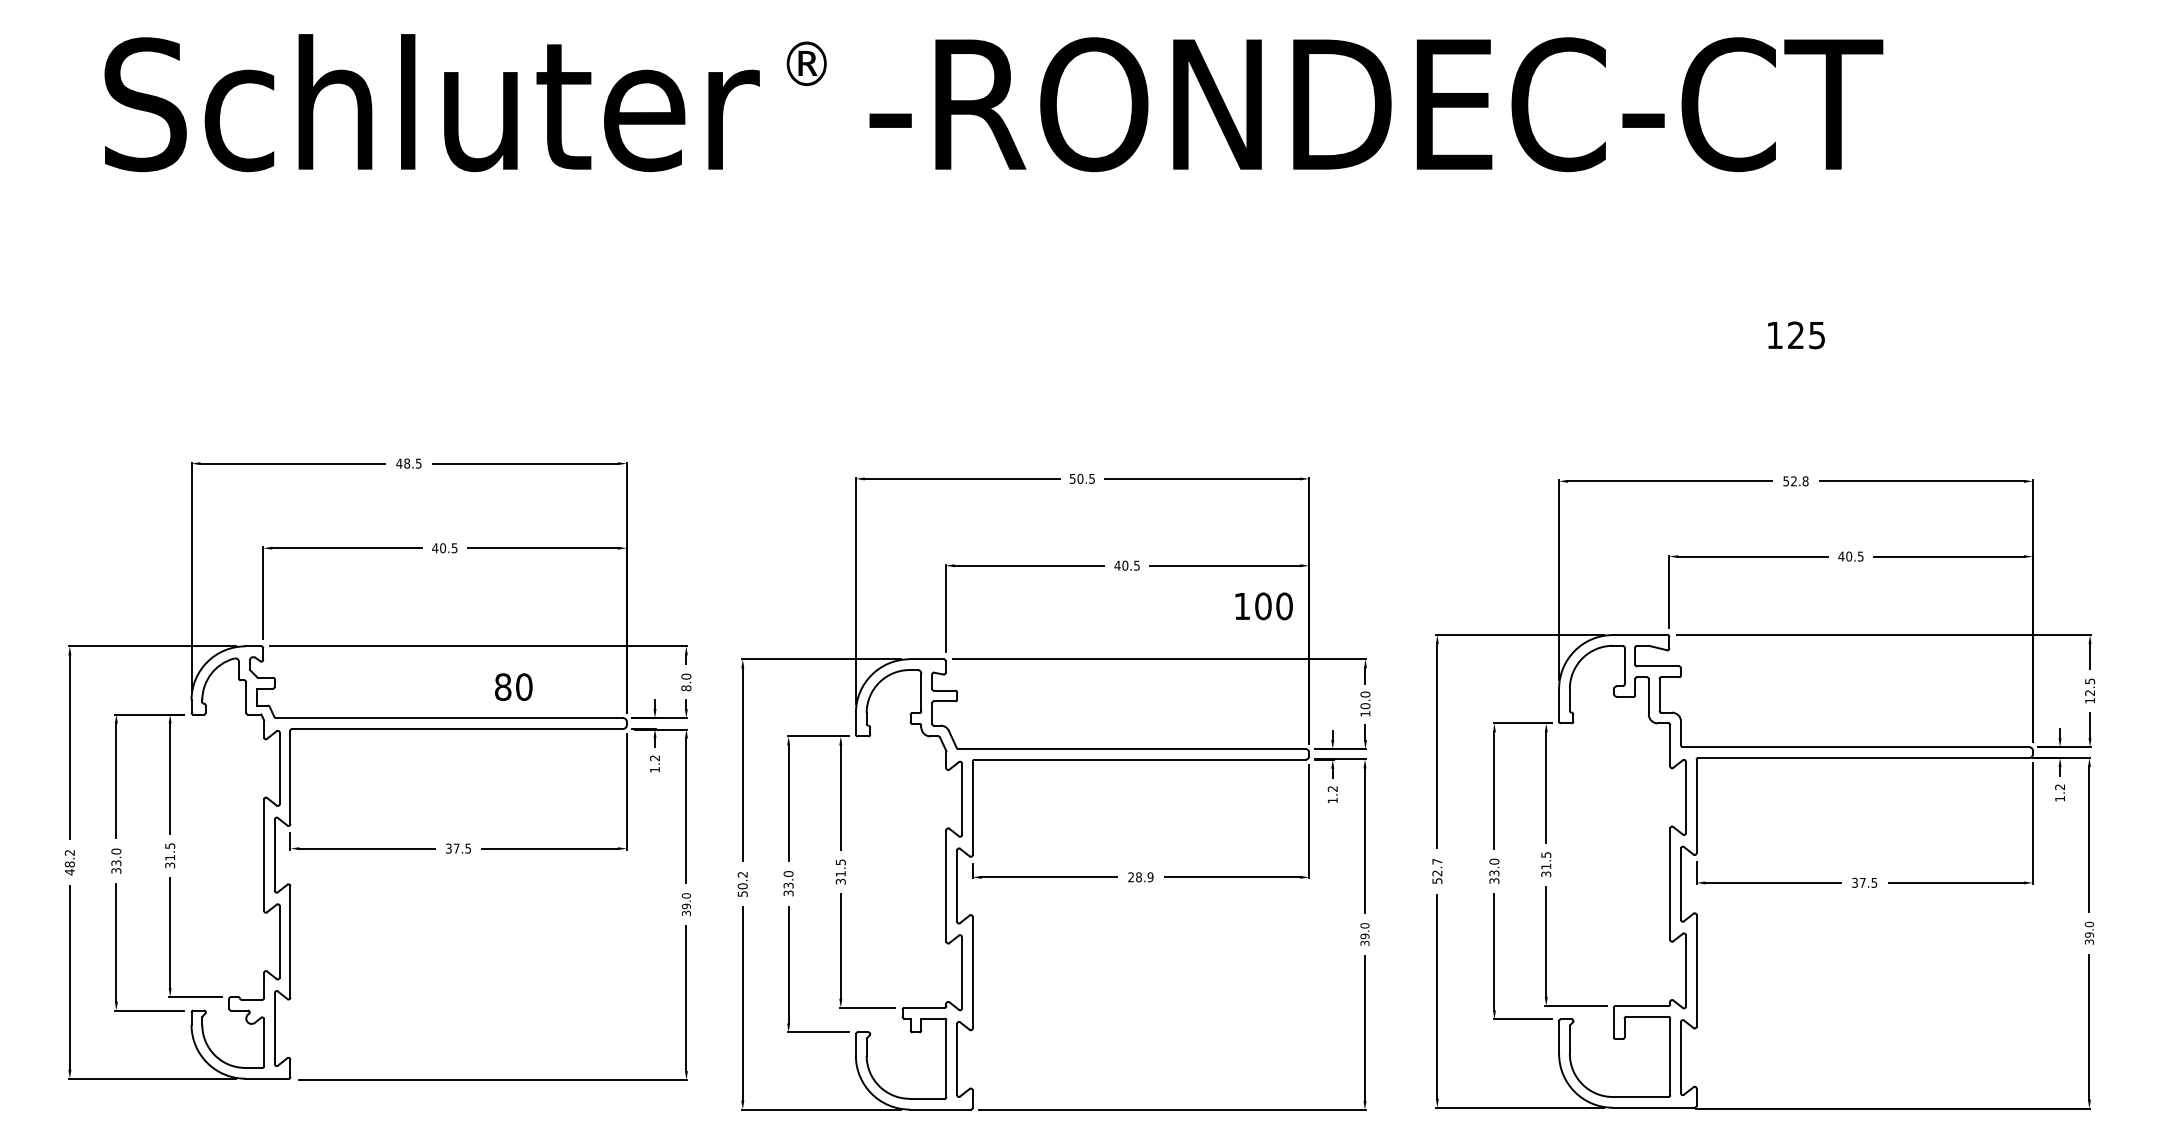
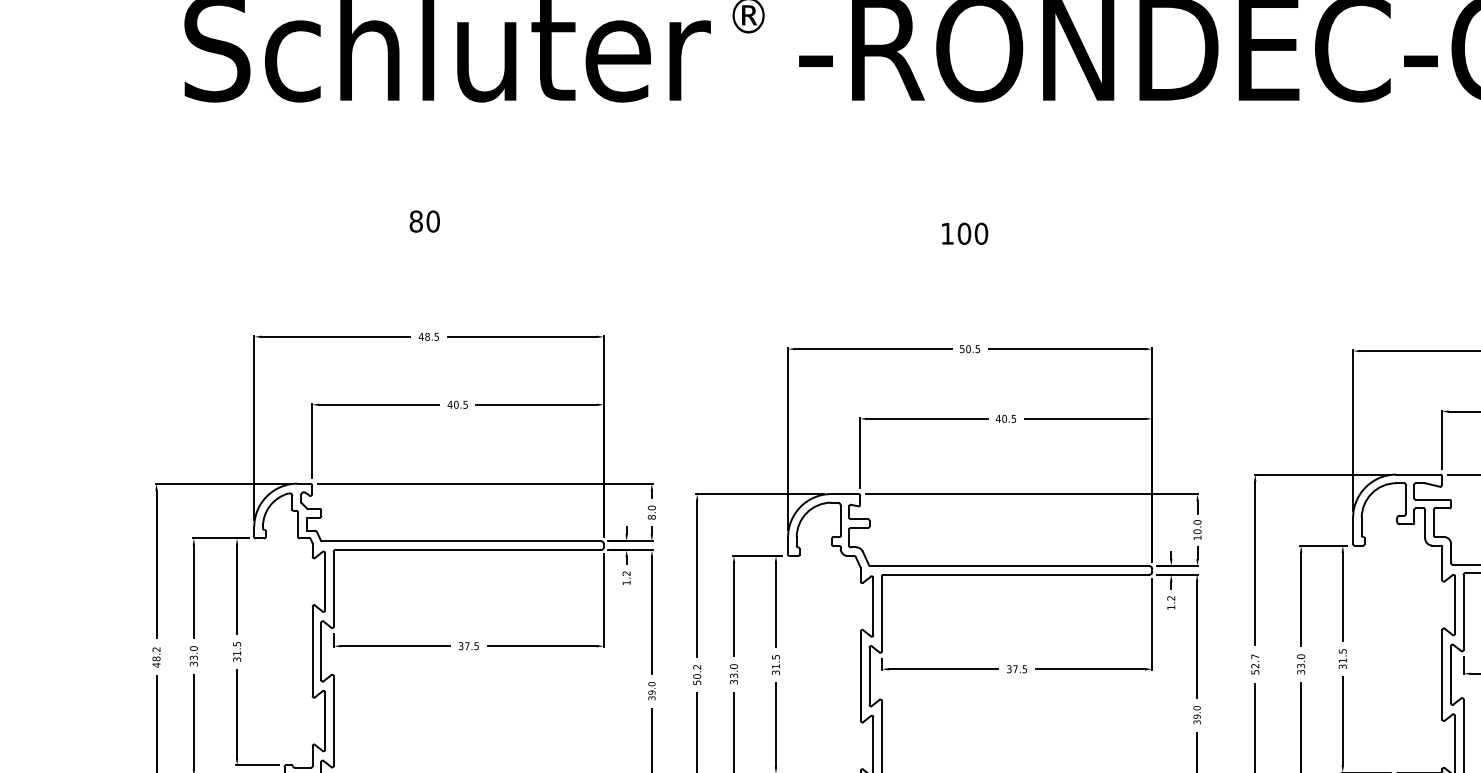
text: (1263, 606) -> (964, 233), moved
text: (513, 686) -> (424, 221), moved
text: (1140, 877) -> (1016, 669), 28.9 -> 37.5

